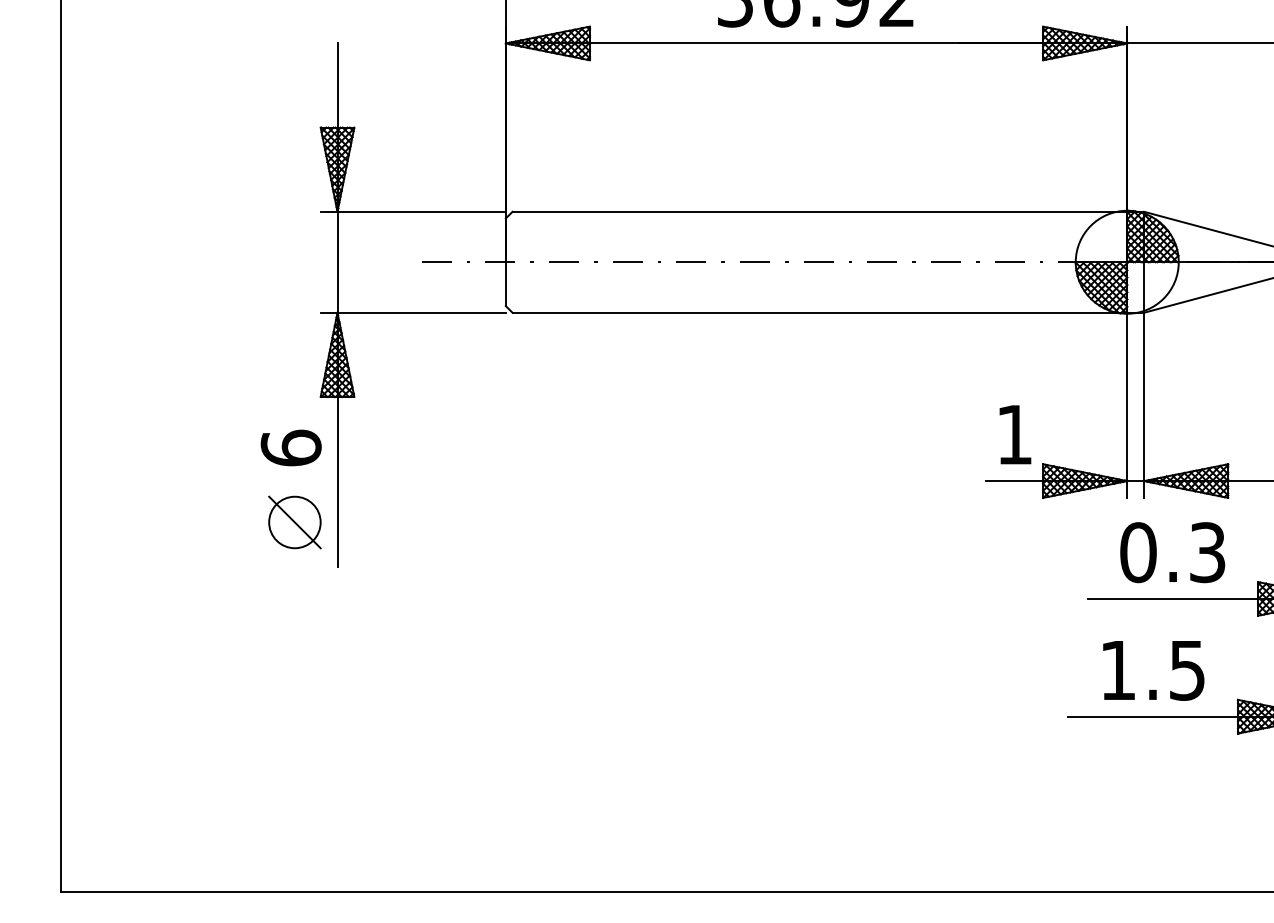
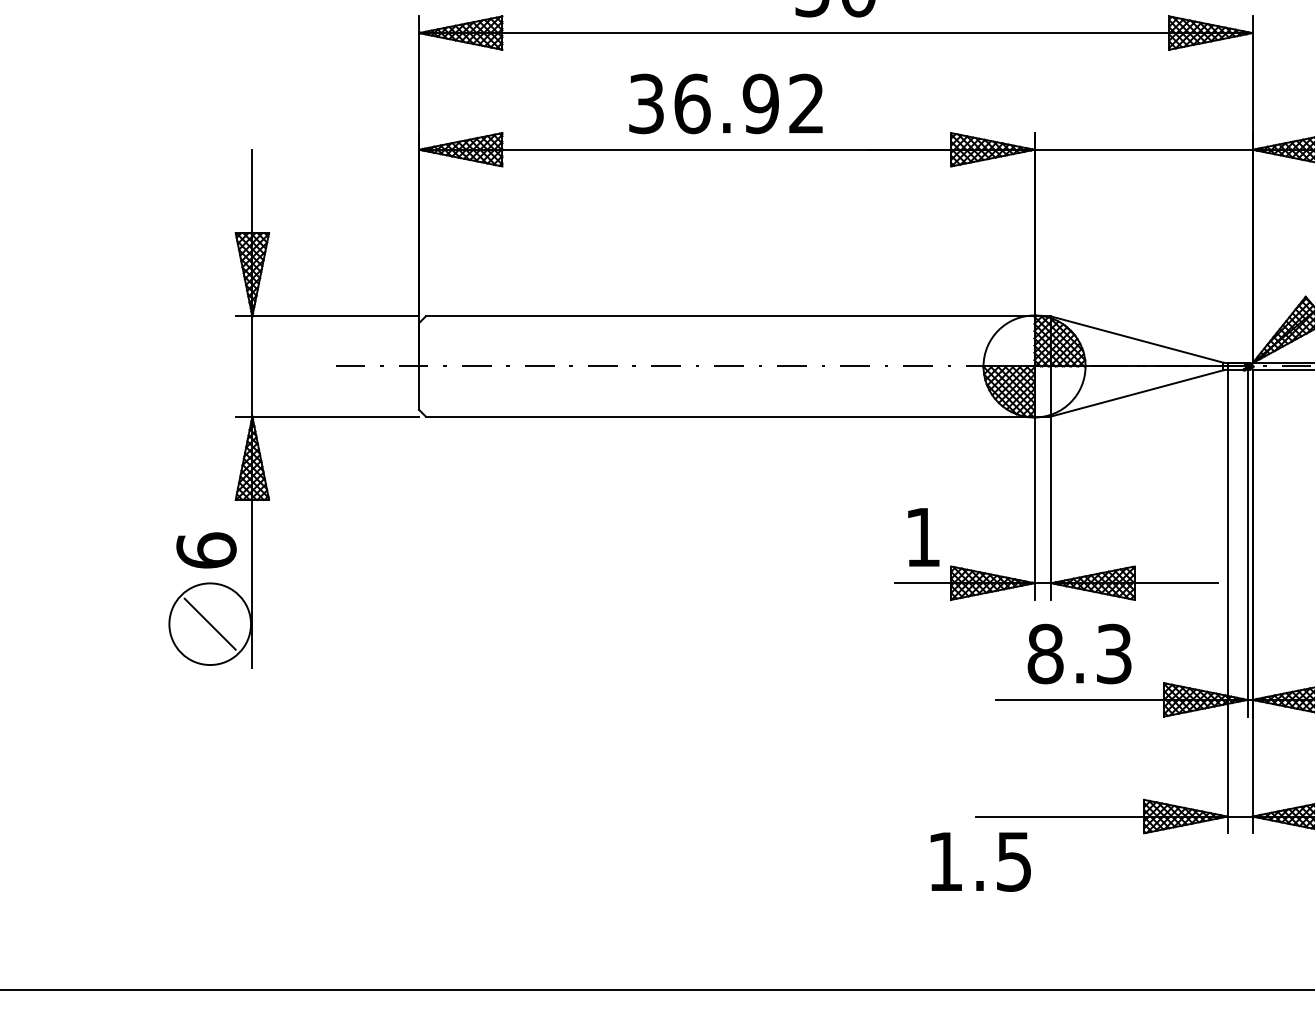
circle: (294, 521) -> (209, 623), size x1.6
text: (1138, 553) -> (1045, 654), 0.3 -> 8.3
text: (1153, 670) -> (980, 861), moved

